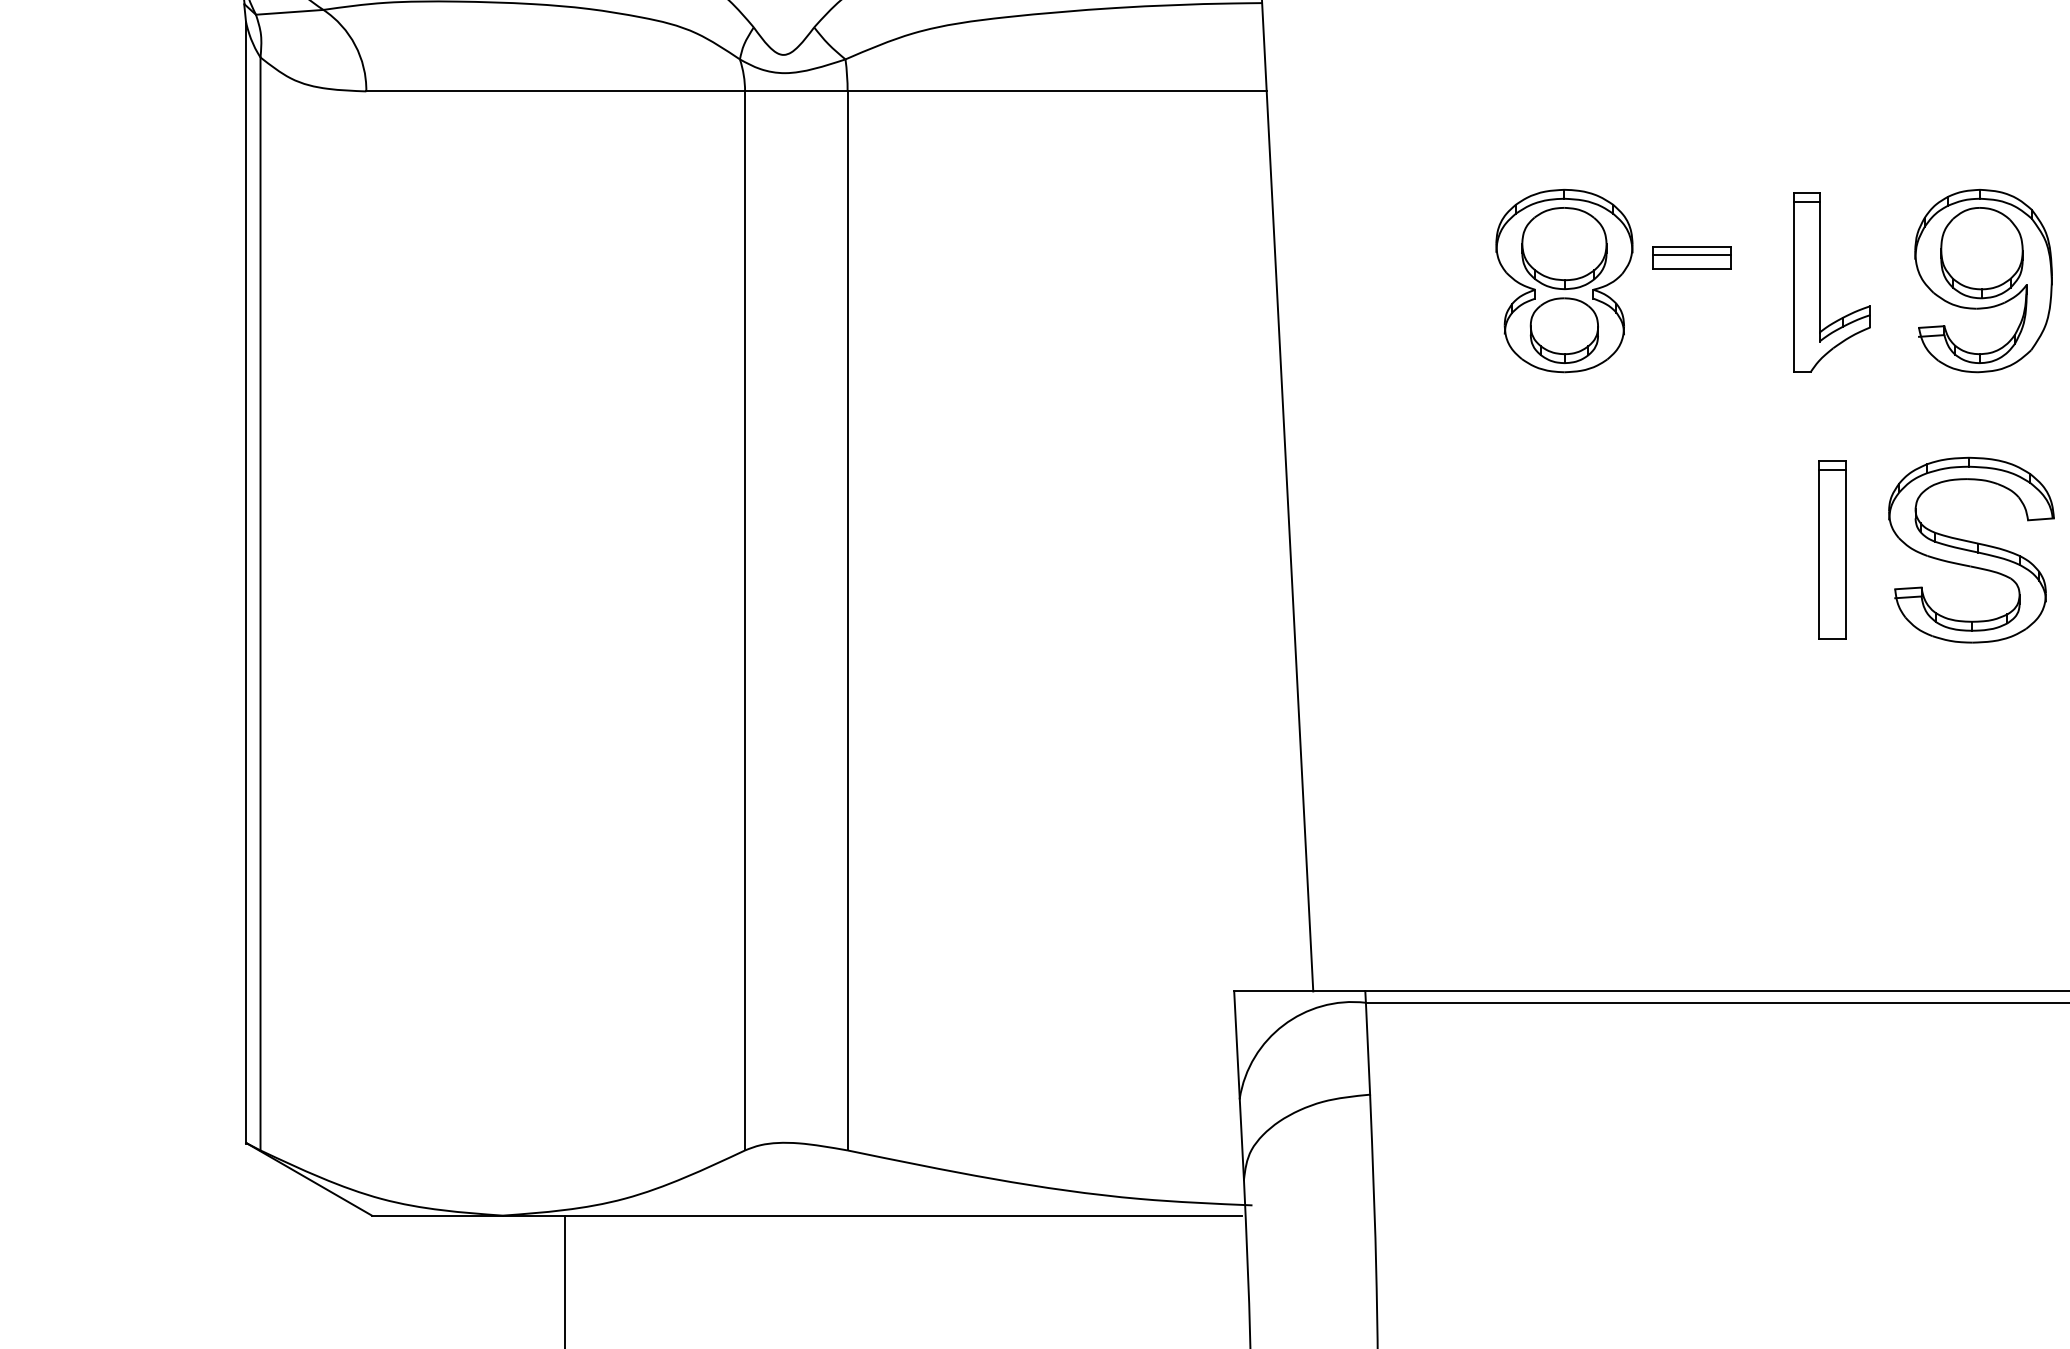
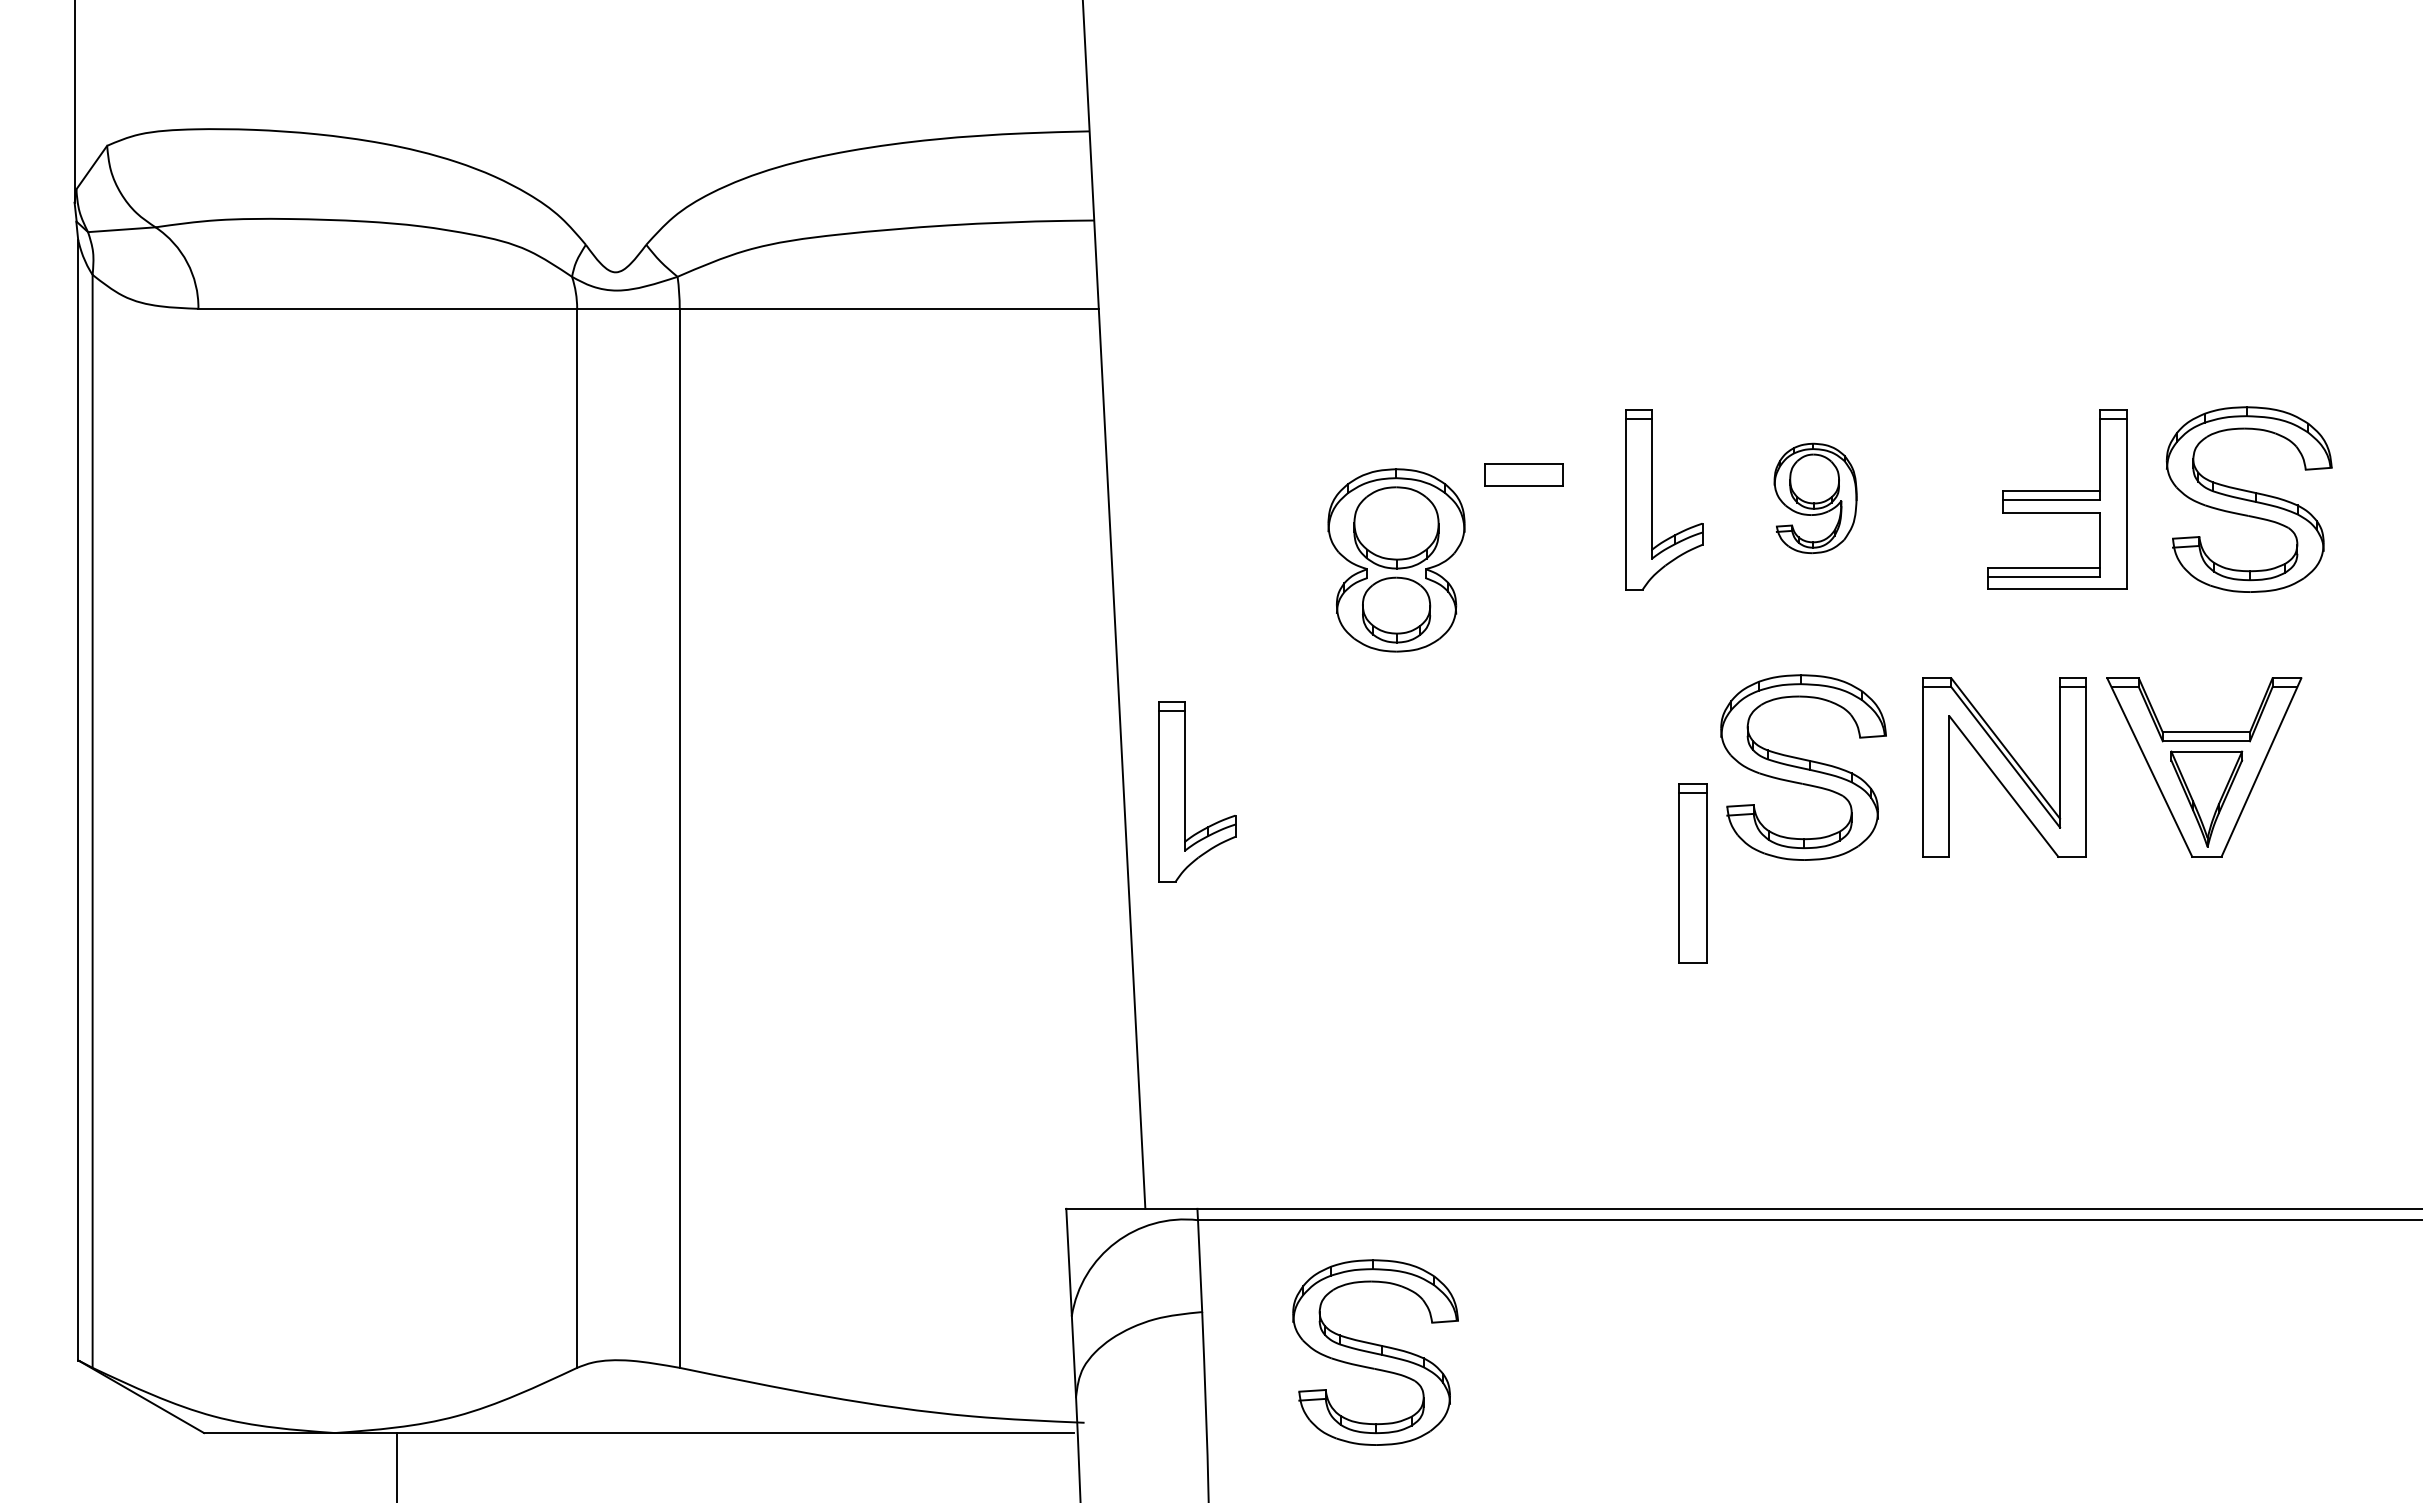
line: (1692, 255) -> (1524, 472), removed
part: (1564, 281) -> (1396, 560), moved
part: (1983, 281) -> (1815, 498), size x0.6
part: (1832, 550) -> (1692, 873), moved
part: (1353, 574) -> (1185, 791), added
part: (1543, 1135) -> (1375, 1352), added

